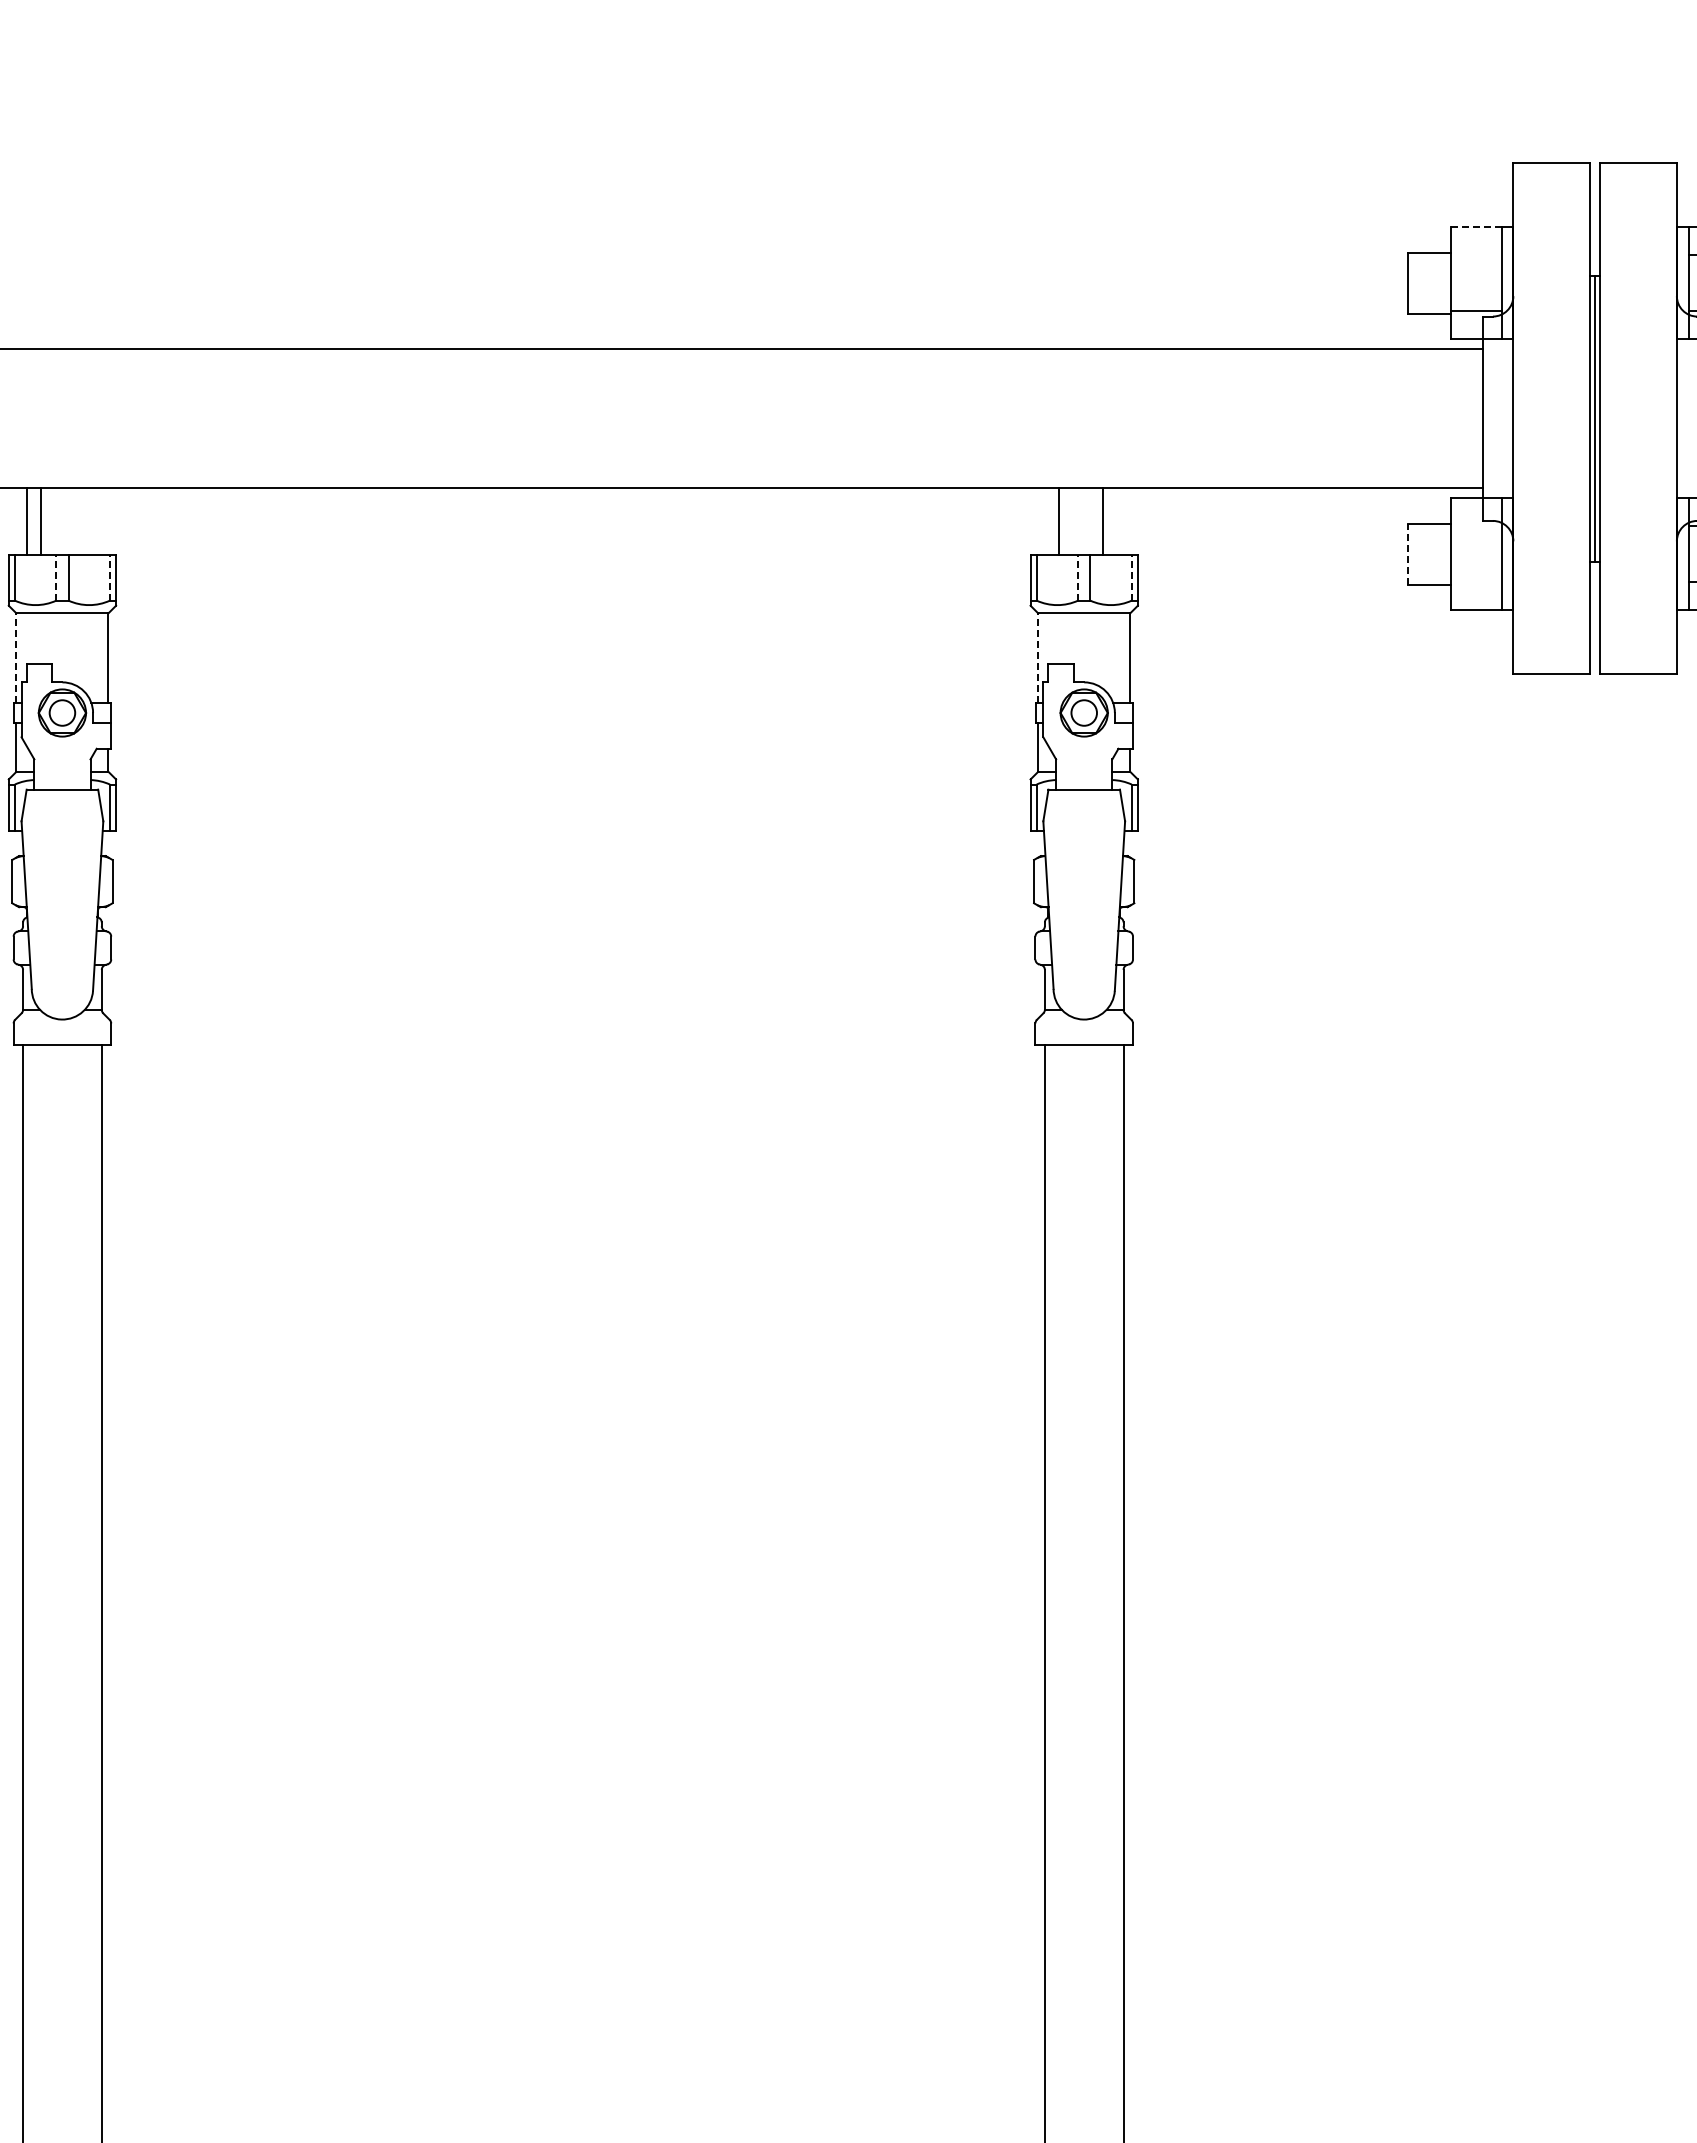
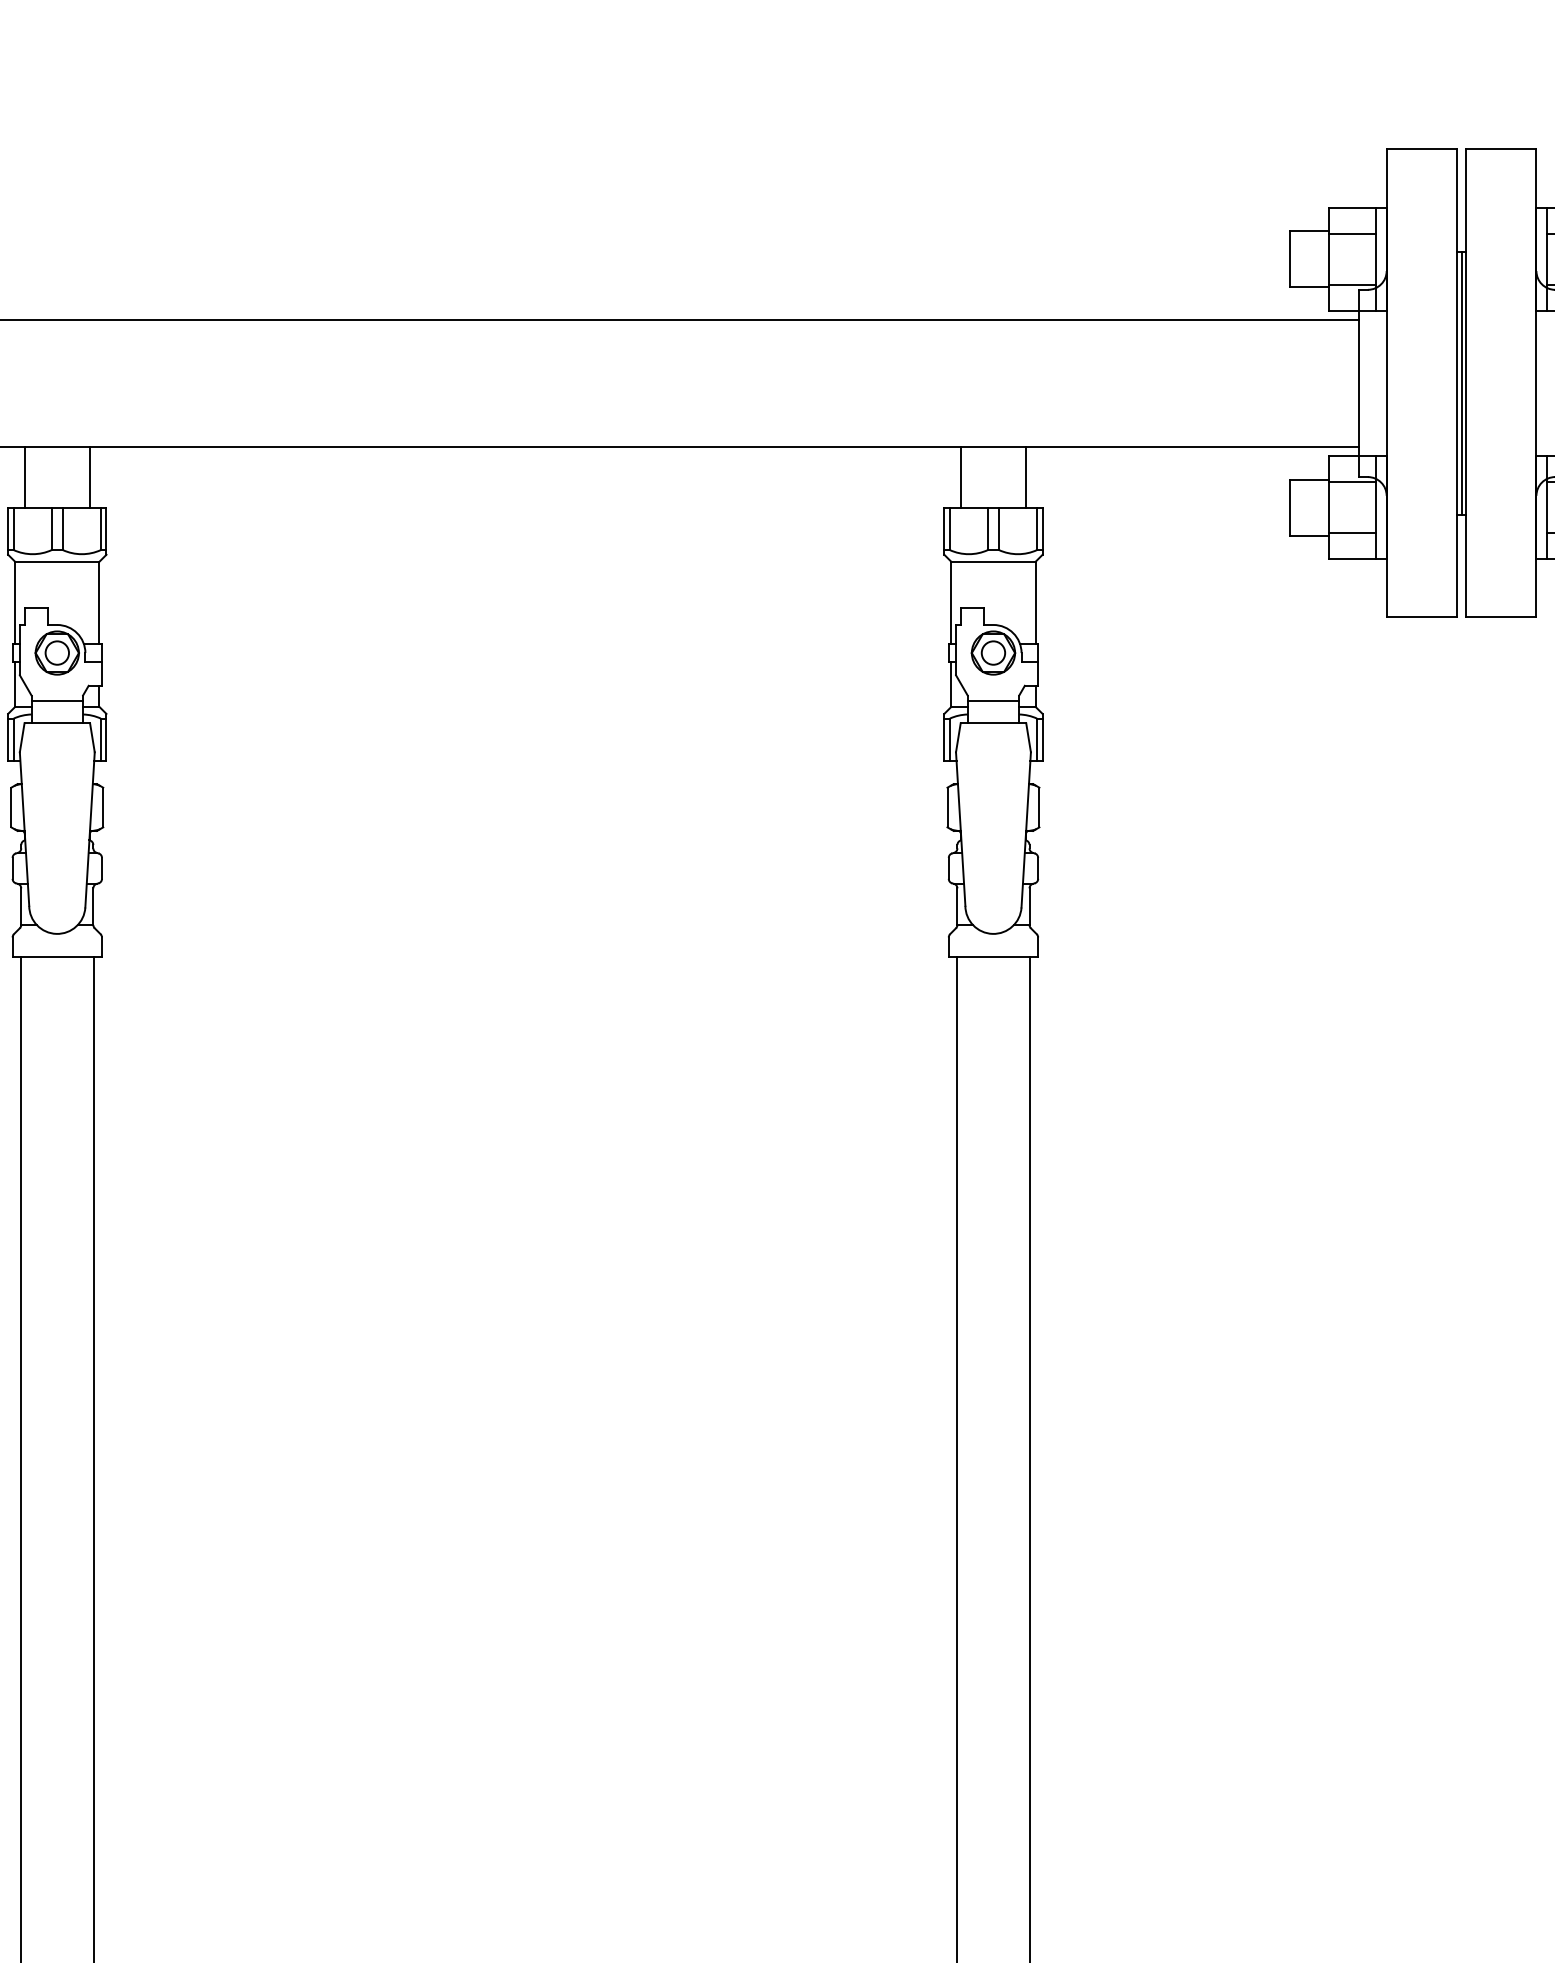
line: (1476, 227) -> (1352, 208), dashed -> solid
line: (1475, 255) -> (1351, 233), added
line: (40, 521) -> (89, 477), moved
line: (1059, 521) -> (1025, 477), moved
line: (1102, 521) -> (960, 477), moved
line: (1475, 526) -> (1351, 482), added
line: (1407, 554) -> (1289, 507), dashed -> solid
line: (56, 577) -> (51, 528), dashed -> solid
line: (110, 577) -> (101, 528), dashed -> solid
line: (1078, 577) -> (988, 528), dashed -> solid
line: (1131, 577) -> (1036, 528), dashed -> solid
line: (1475, 582) -> (1351, 533), added
line: (16, 658) -> (15, 603), dashed -> solid
line: (1038, 658) -> (951, 603), dashed -> solid
line: (62, 765) -> (57, 701), added
line: (1084, 765) -> (993, 701), added

